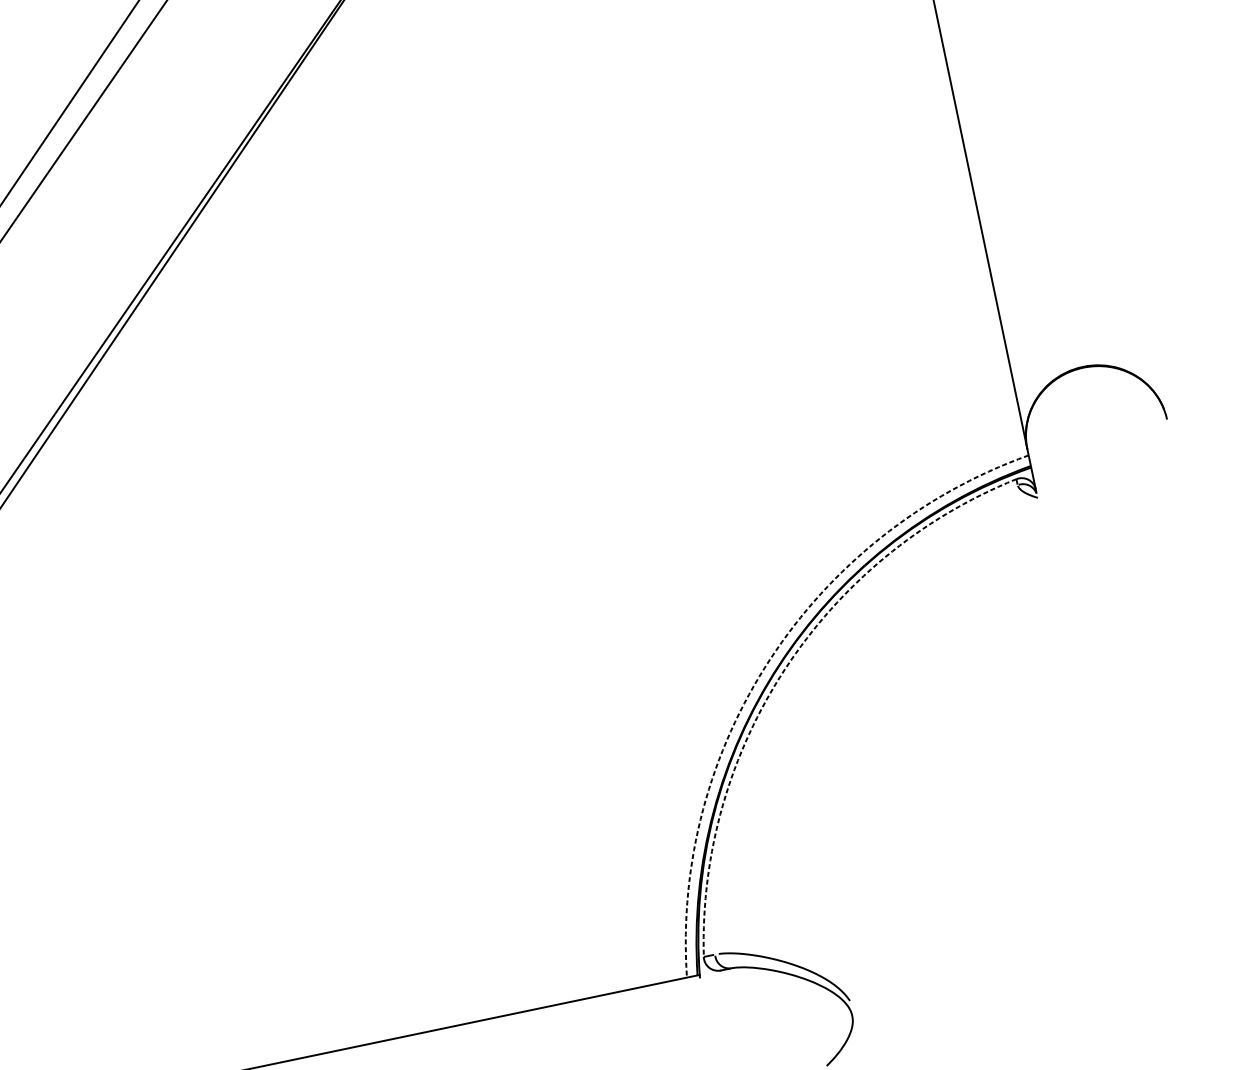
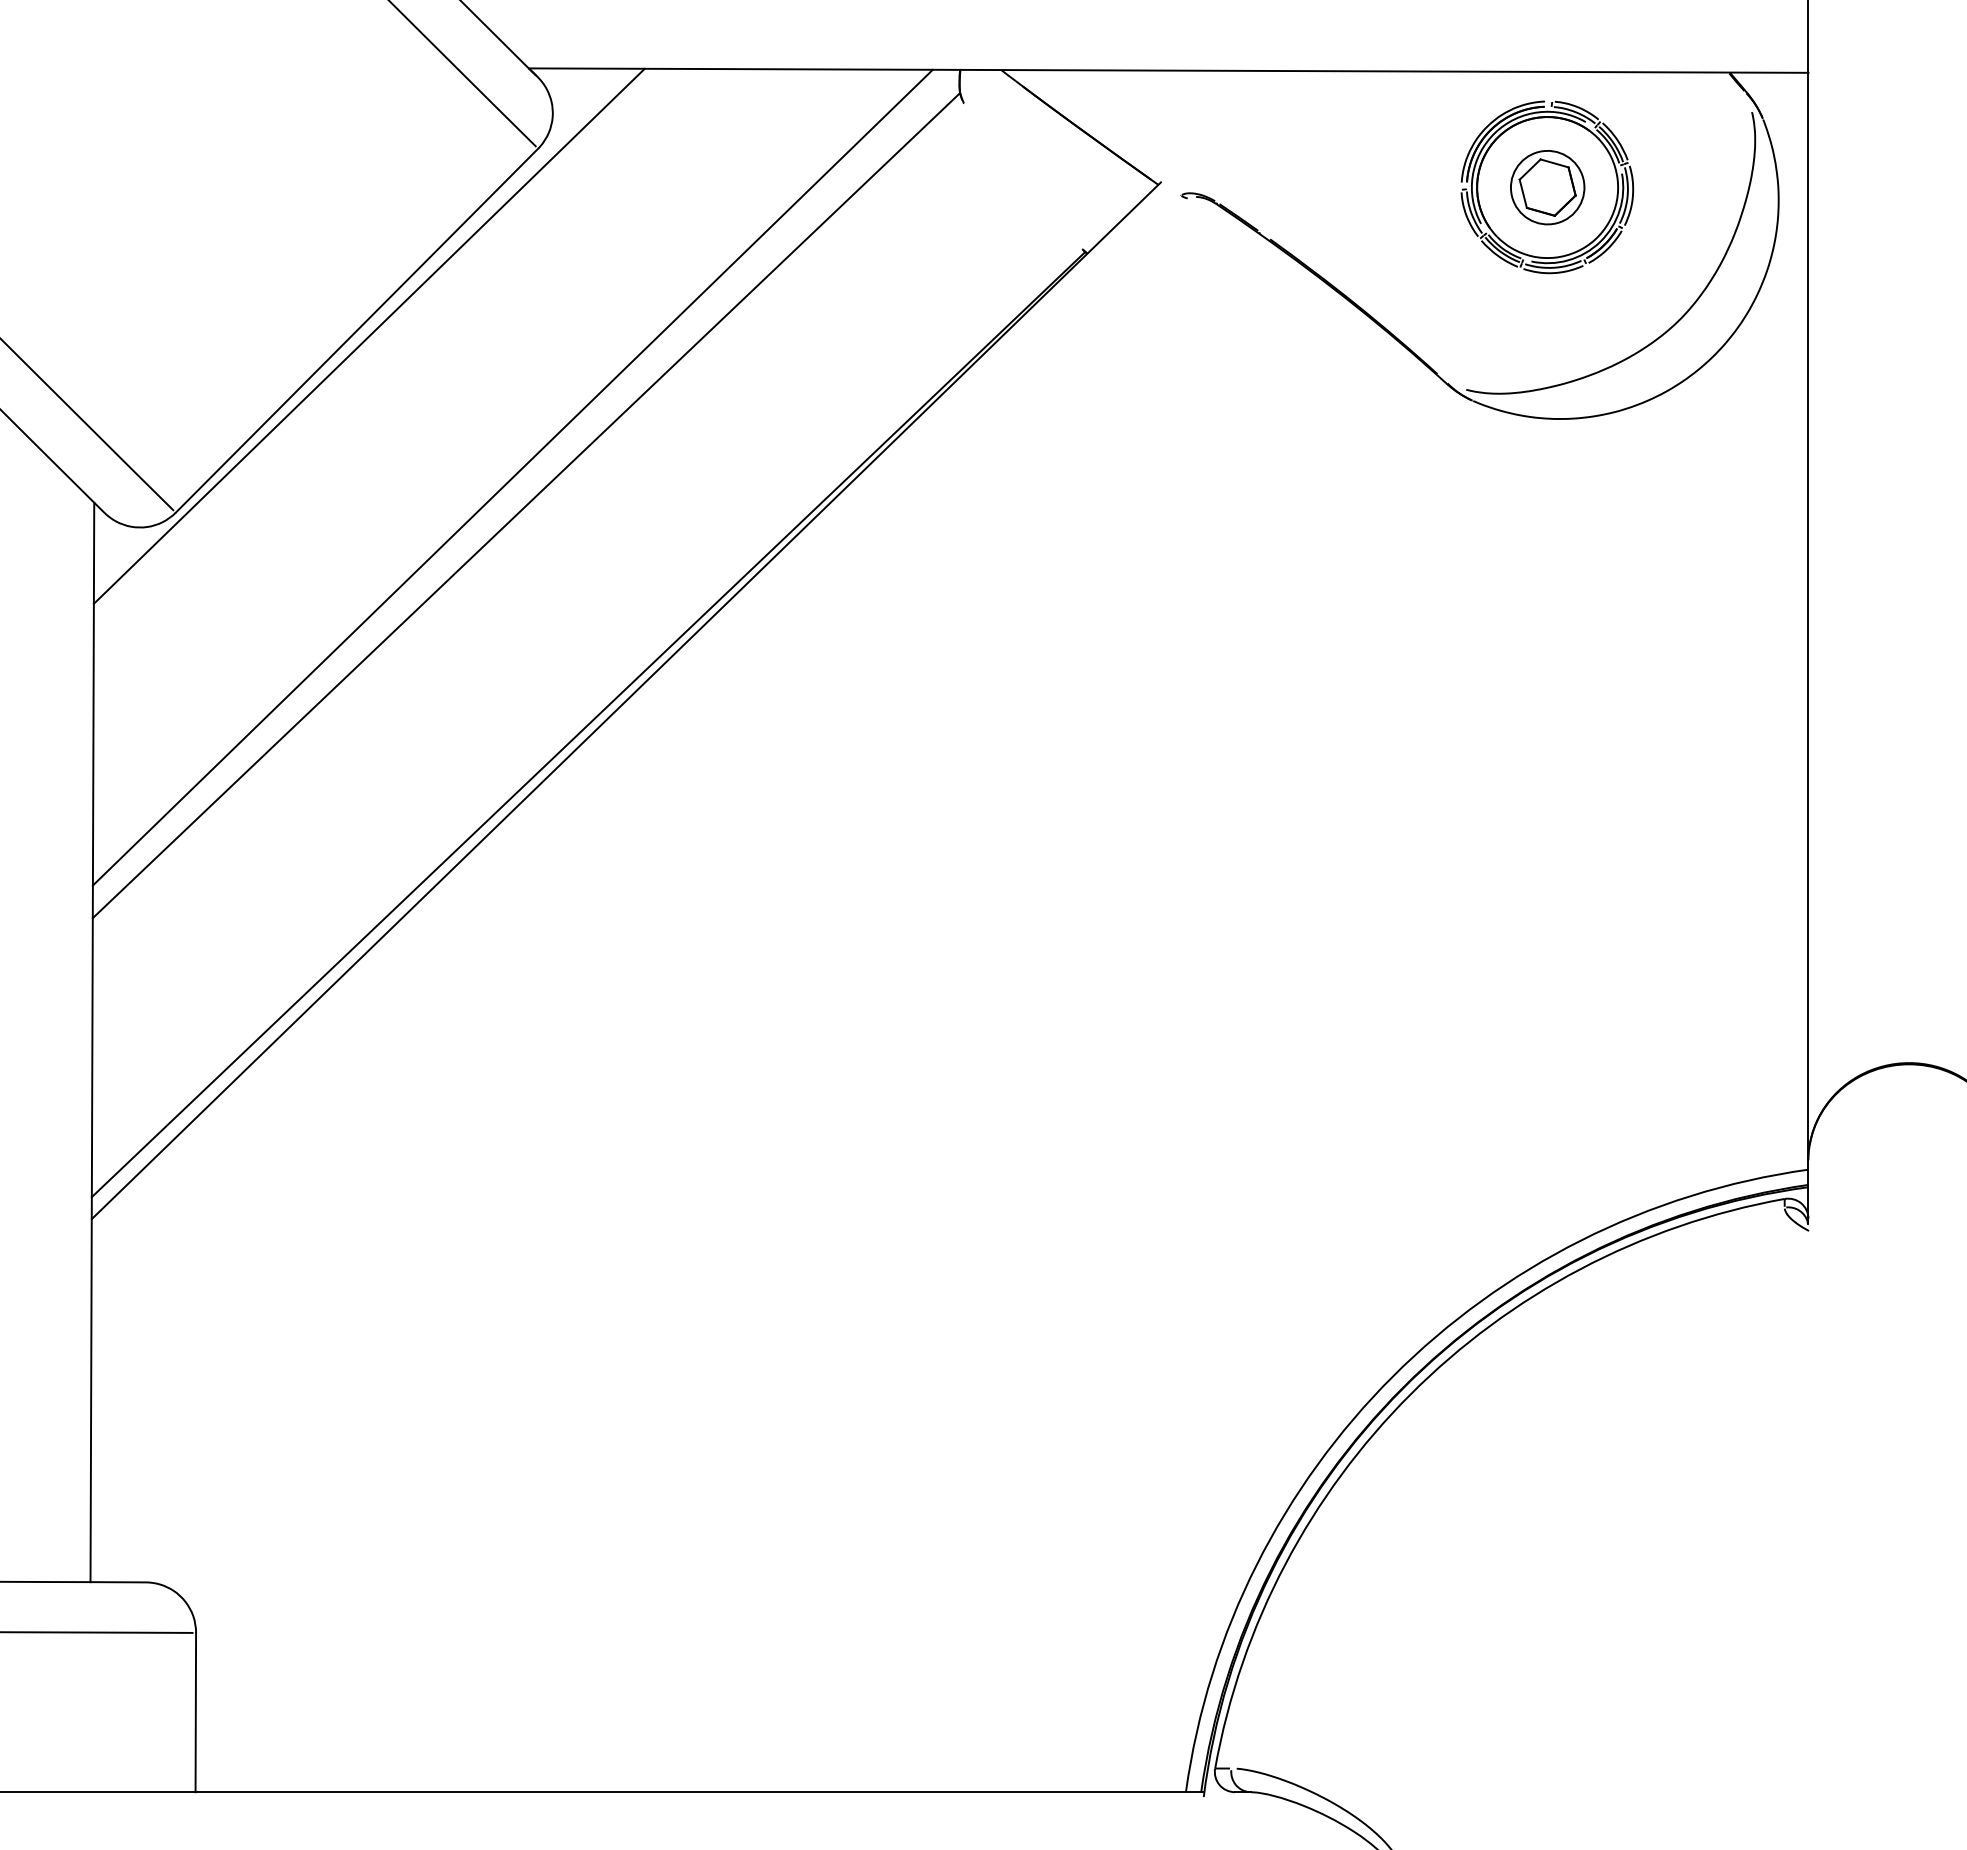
arc: (770, 659) -> (1392, 1376), dashed -> solid
arc: (785, 669) -> (1410, 1394), dashed -> solid

